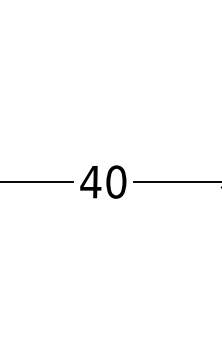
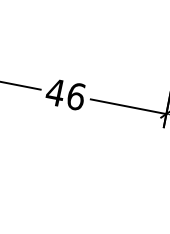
text: (116, 181) -> (76, 96), 40 -> 46

